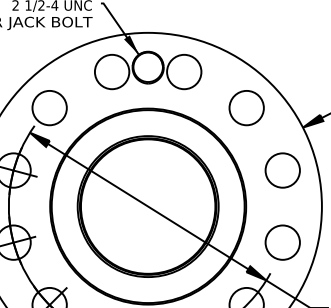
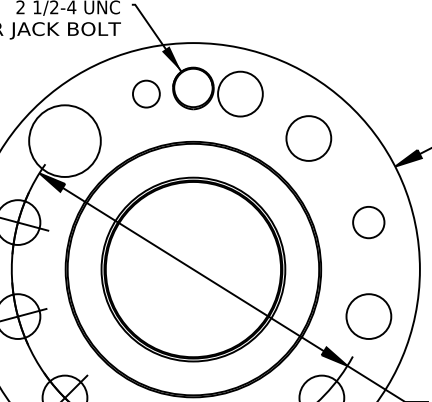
circle: (111, 71) -> (145, 93), size x0.6
circle: (49, 107) -> (64, 140), size x1.6
circle: (246, 108) -> (308, 139), moved
circle: (282, 170) -> (368, 222), size x0.7

